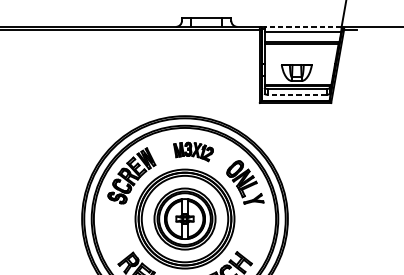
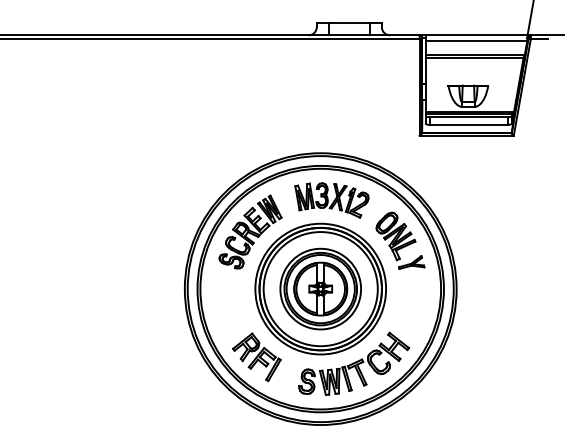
line: (302, 27) -> (476, 35), dashed -> solid
line: (296, 94) -> (468, 124), dashed -> solid
part: (193, 151) -> (331, 200), size x1.43

